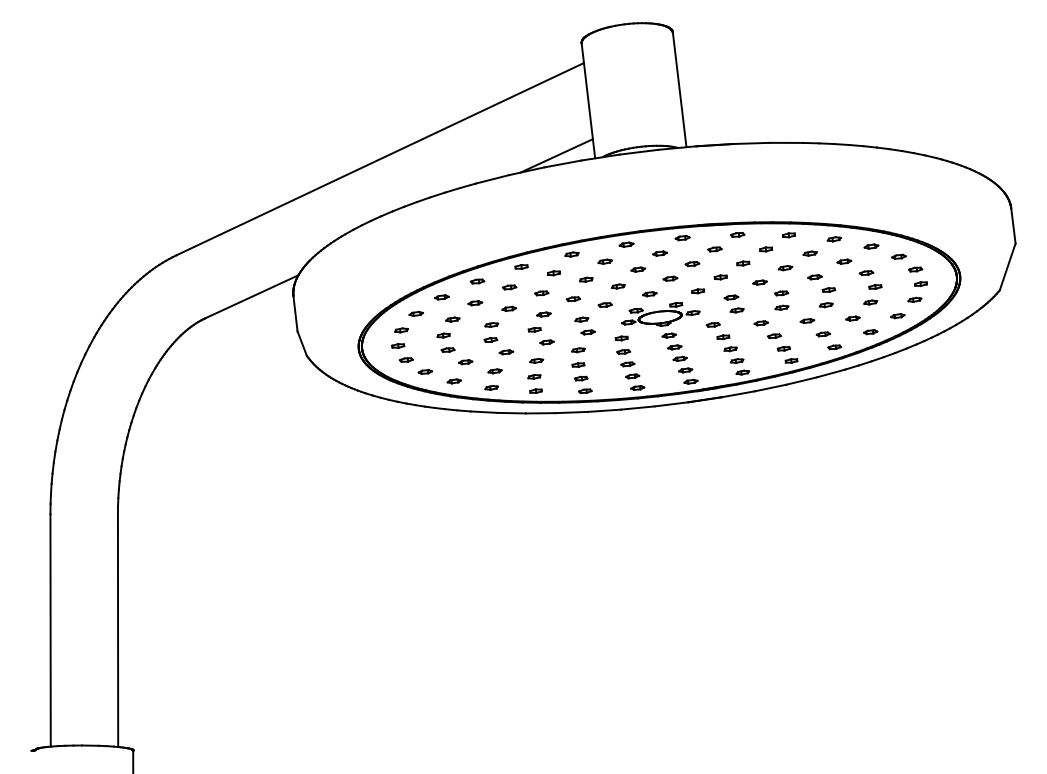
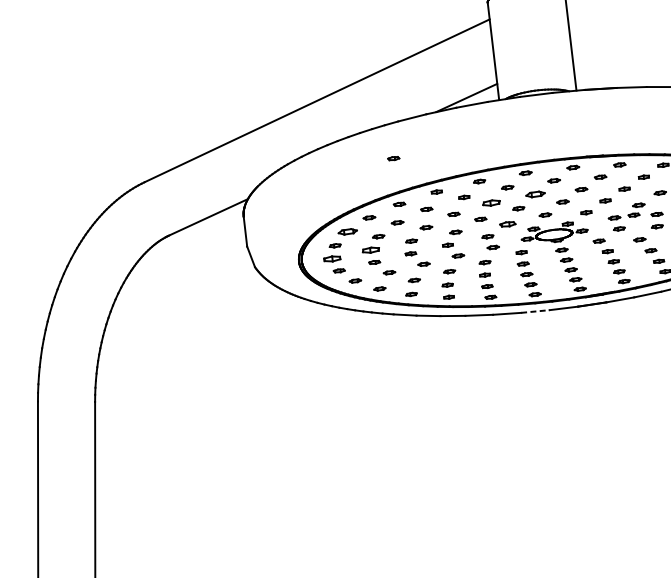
part: (470, 227) -> (393, 158), added
part: (638, 269) -> (535, 194), size x1.6
part: (586, 279) -> (491, 202), size x1.6
part: (754, 294) -> (634, 215), added
part: (604, 304) -> (507, 223), size x1.4
part: (415, 313) -> (347, 231), size x1.6
part: (443, 335) -> (370, 250), size x1.6
part: (398, 345) -> (332, 258), size x1.6
line: (637, 408) -> (535, 311), solid -> dashed

